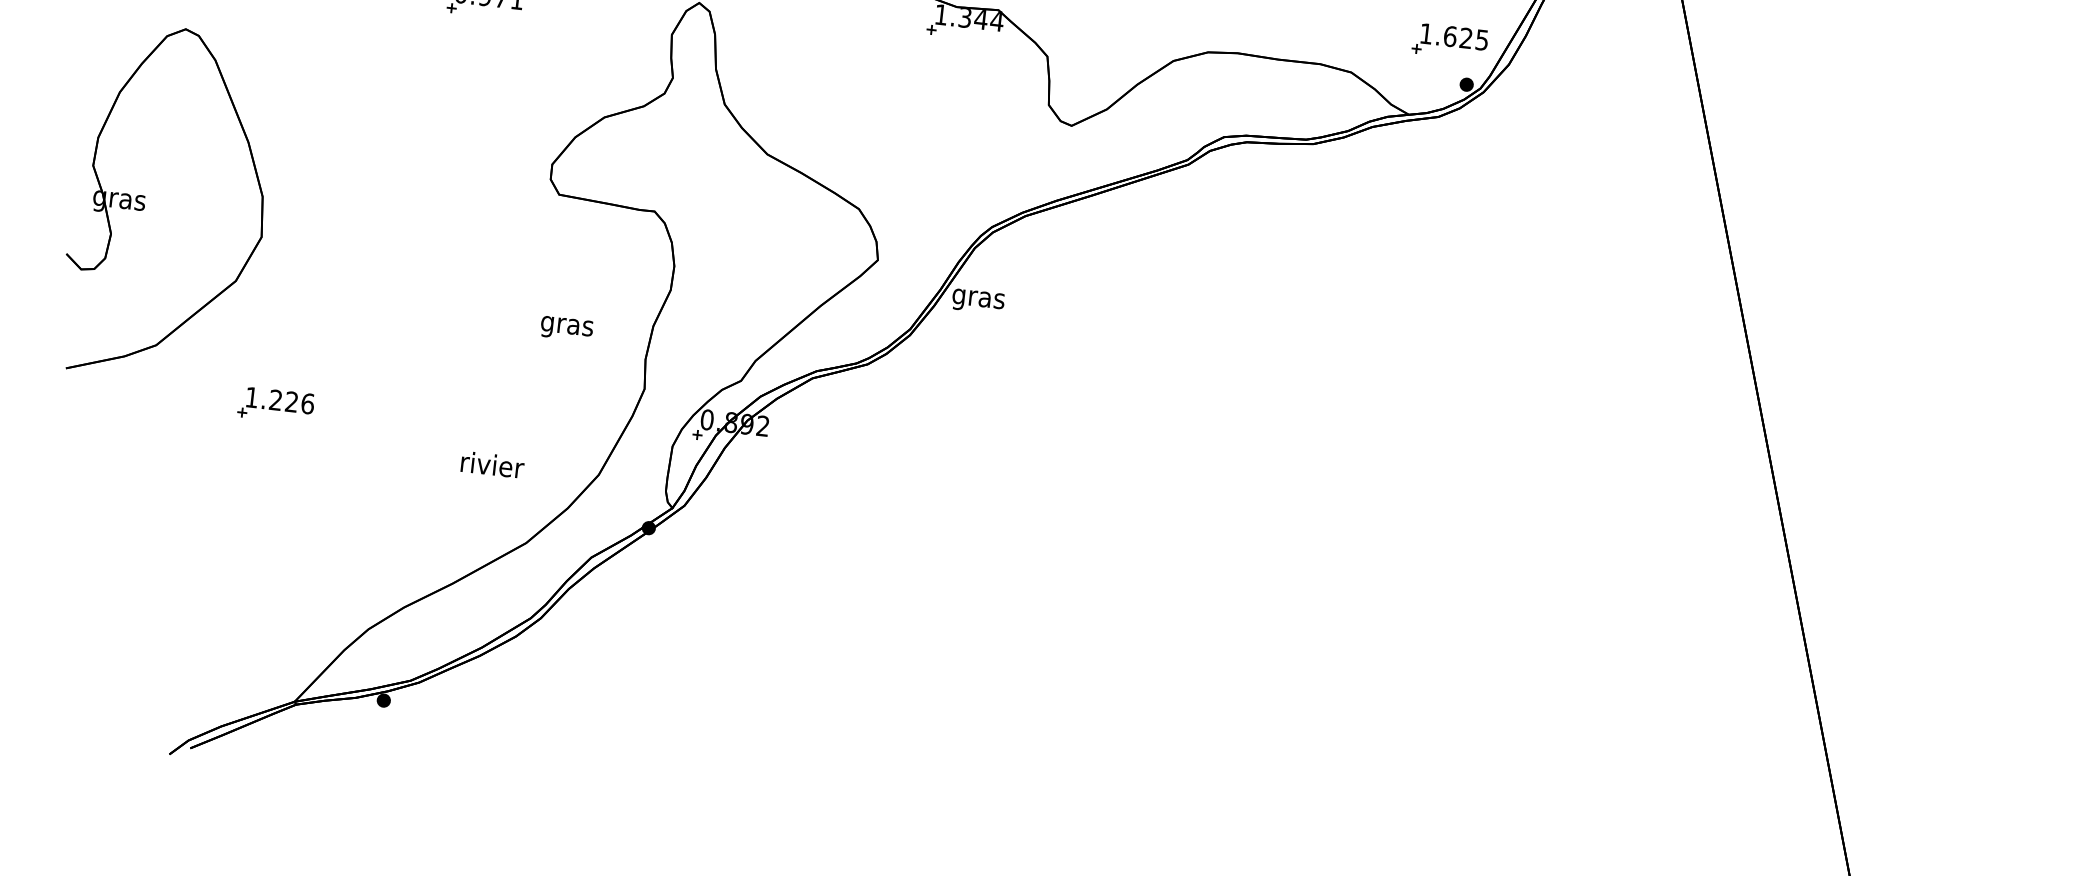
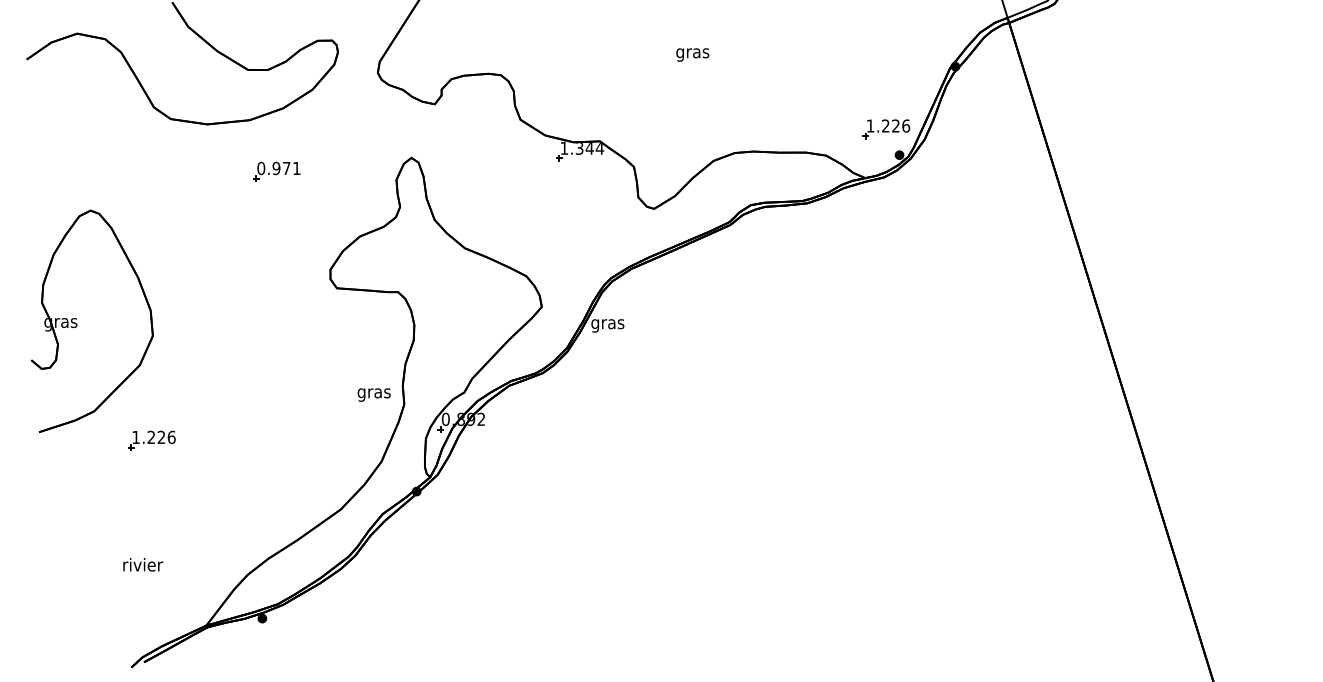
text: (1467, 37) -> (896, 125), 1.625 -> 1.226
text: (565, 327) -> (373, 394), moved
part: (275, 405) -> (151, 440), moved
text: (493, 464) -> (143, 564), moved

